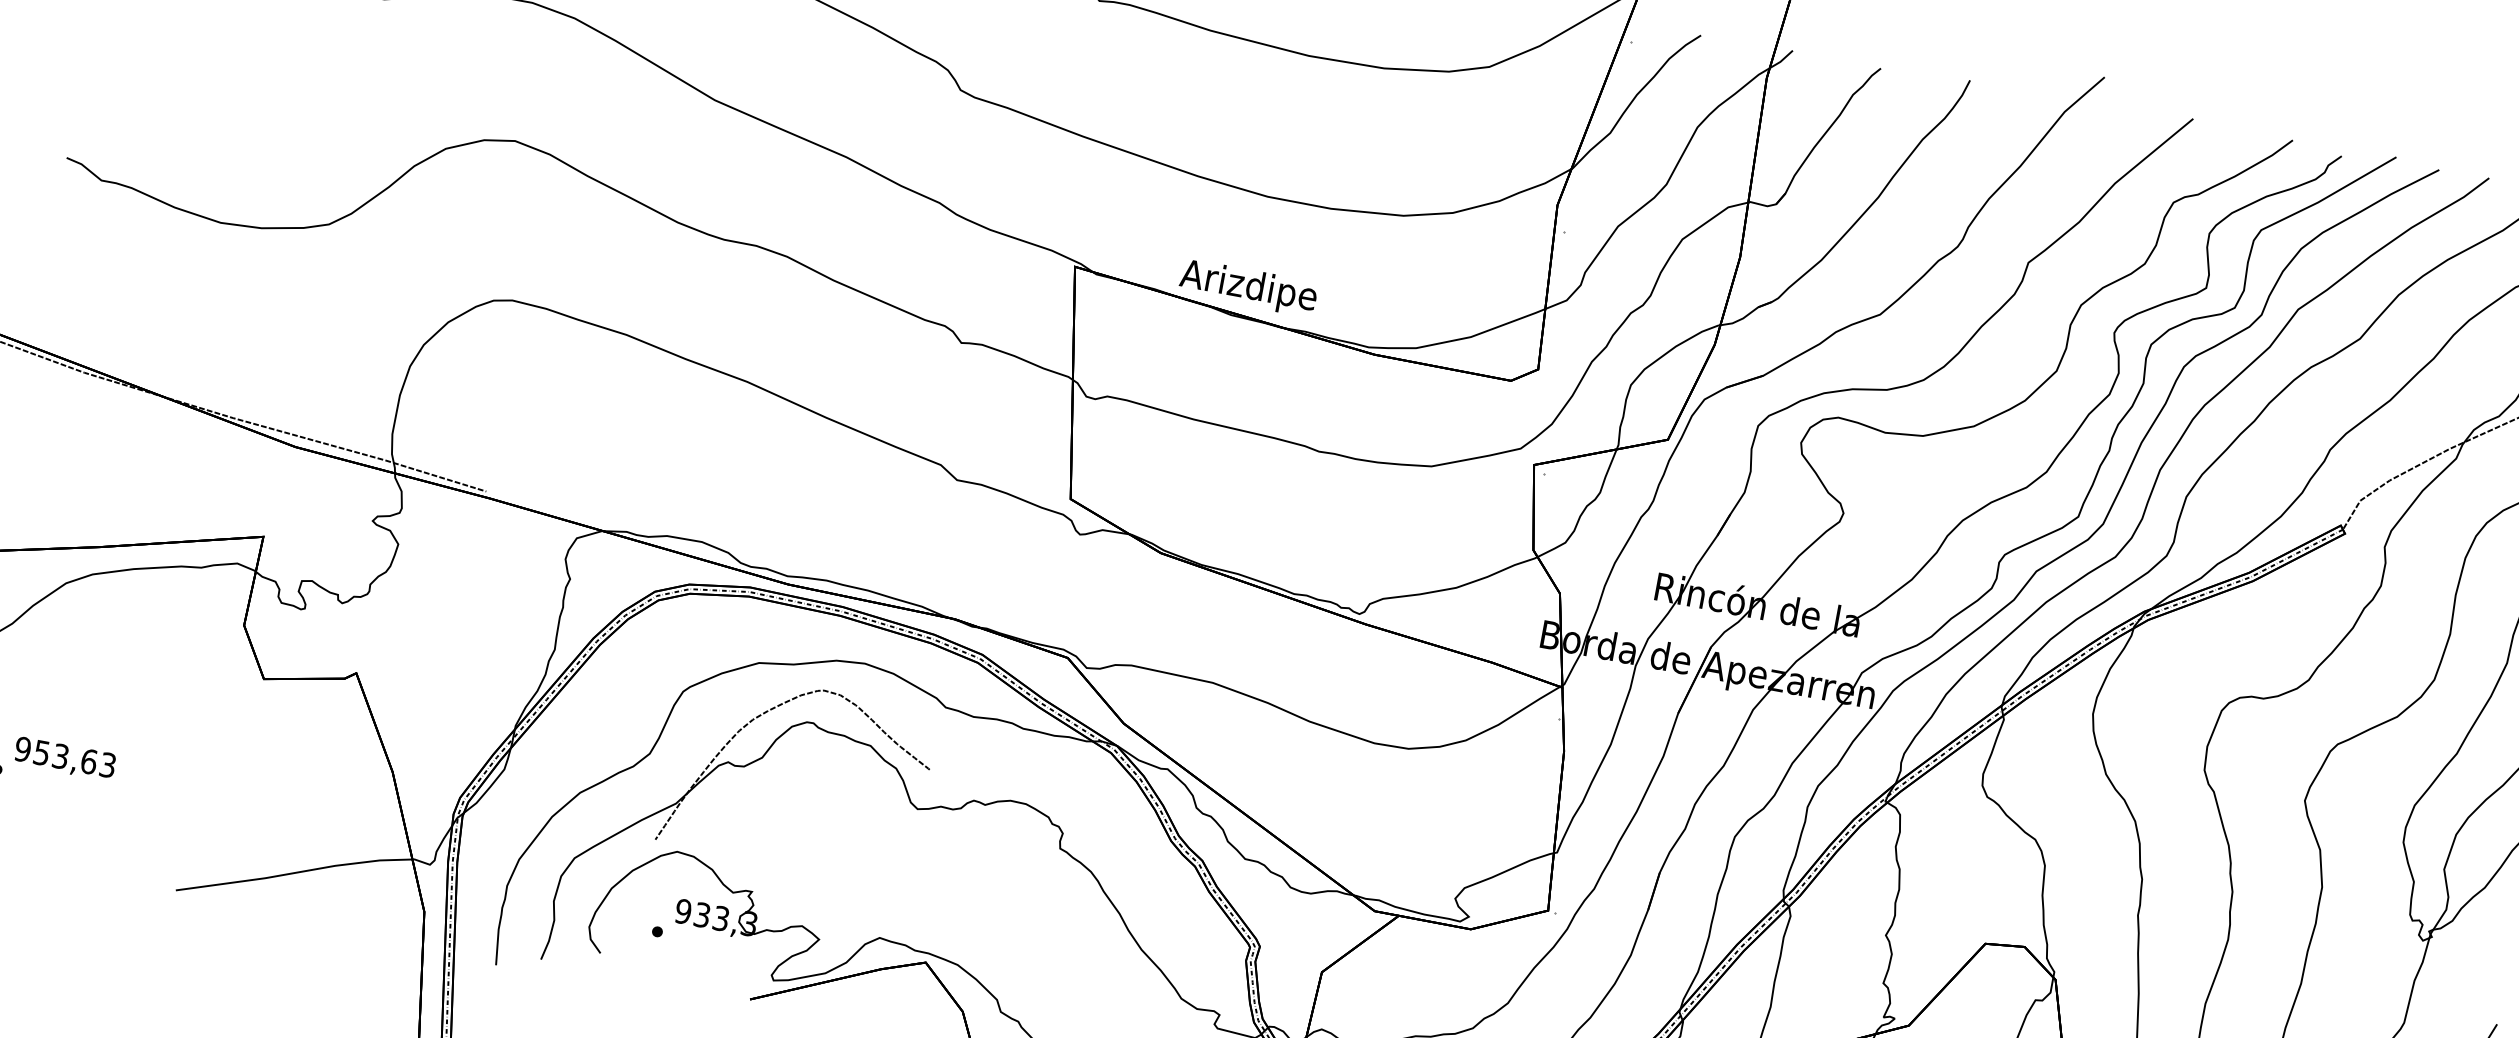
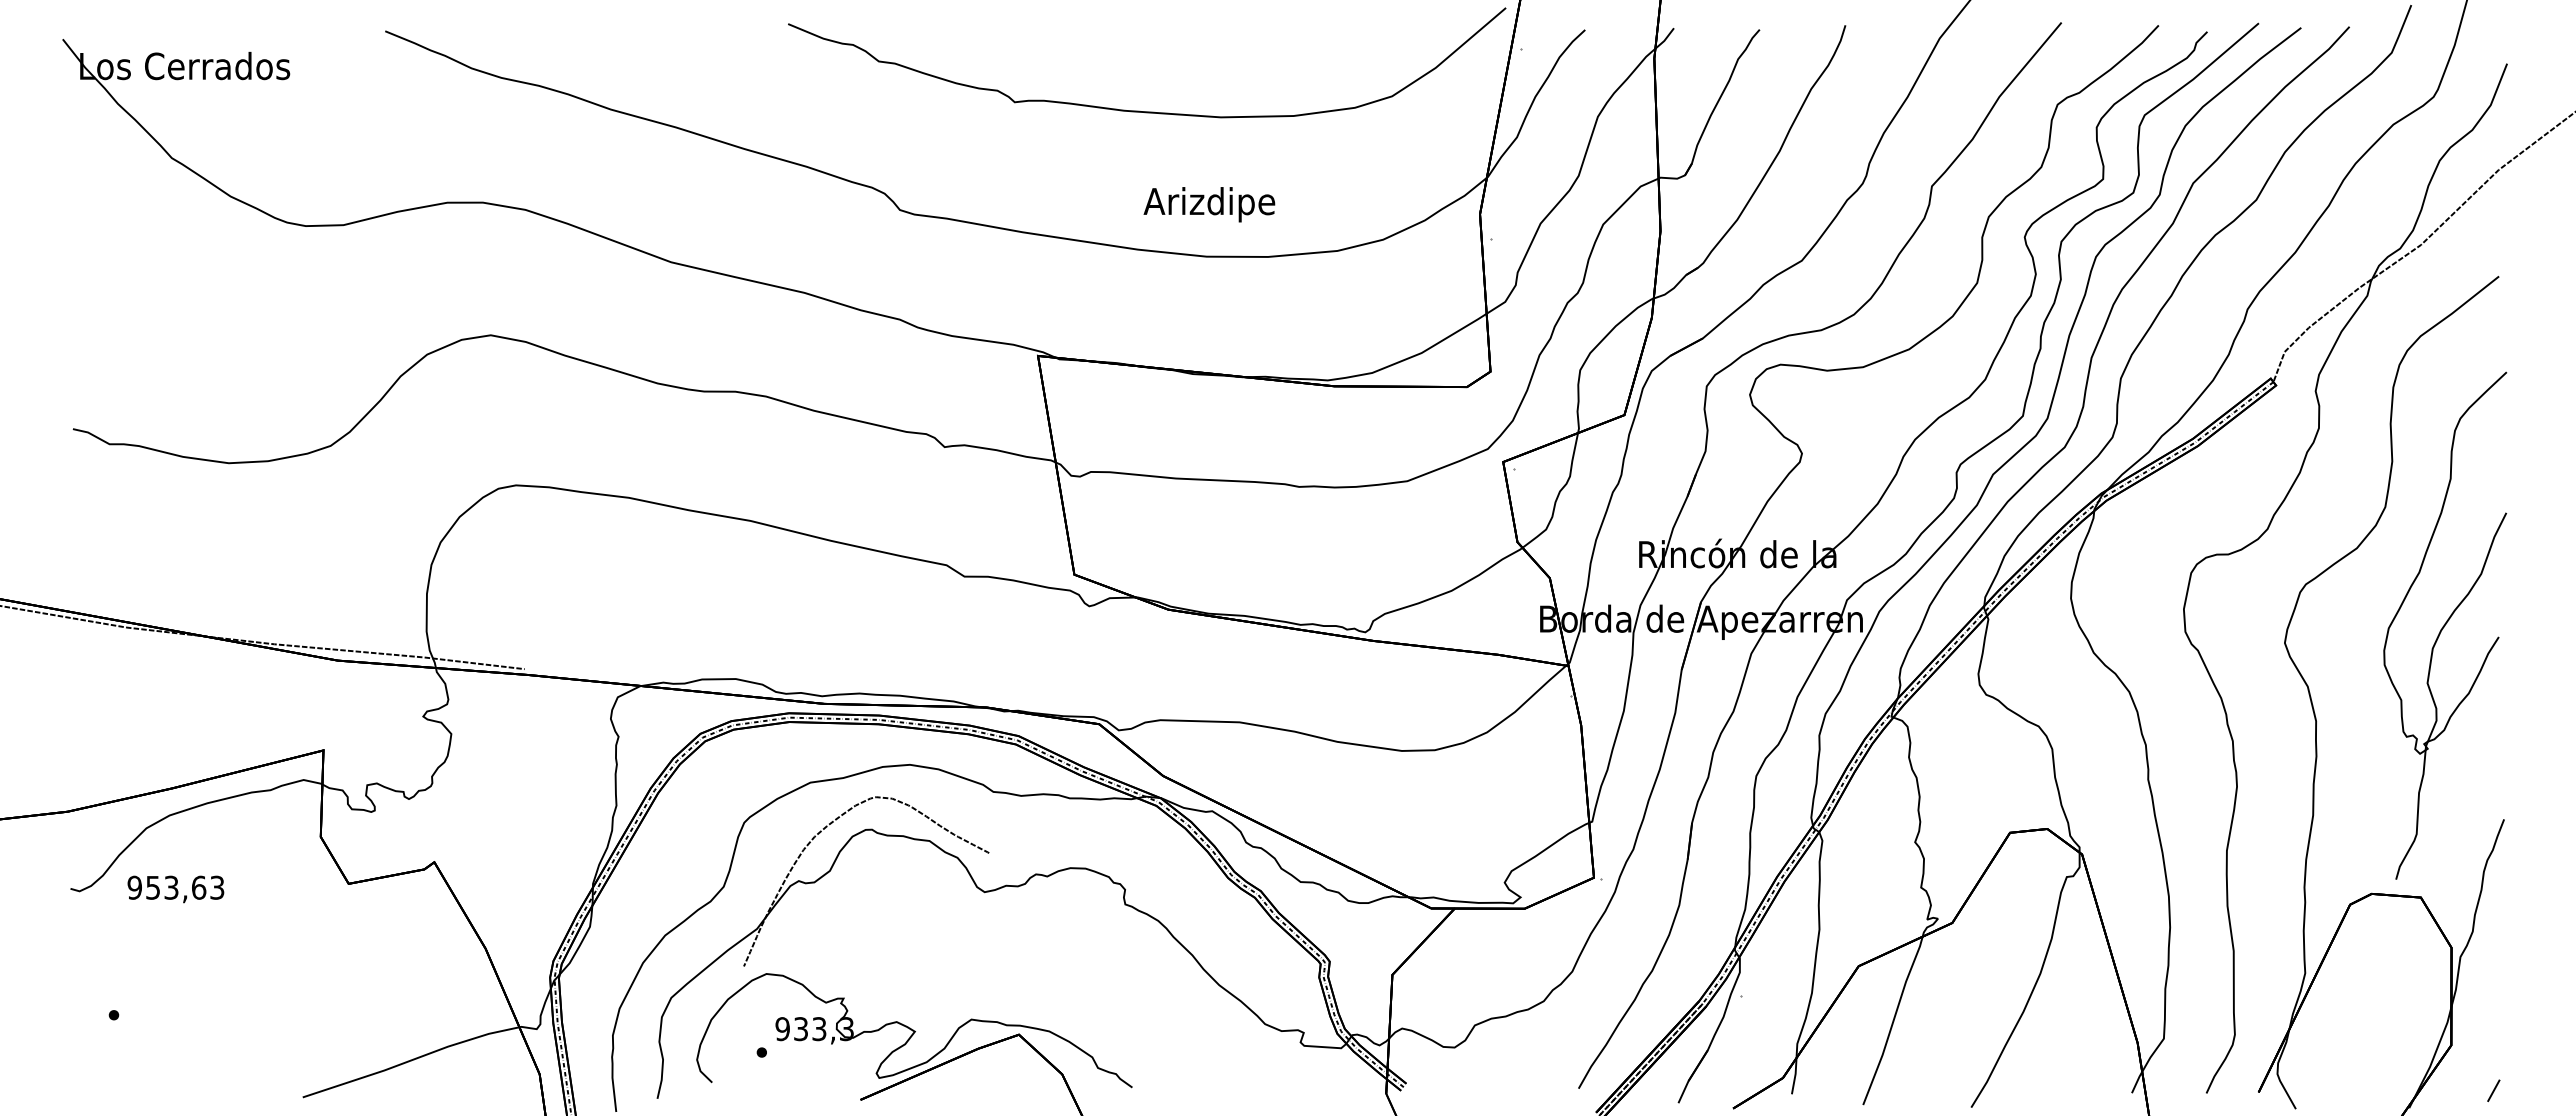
text: (1248, 287) -> (1209, 204), moved
text: (64, 759) -> (175, 889), moved

